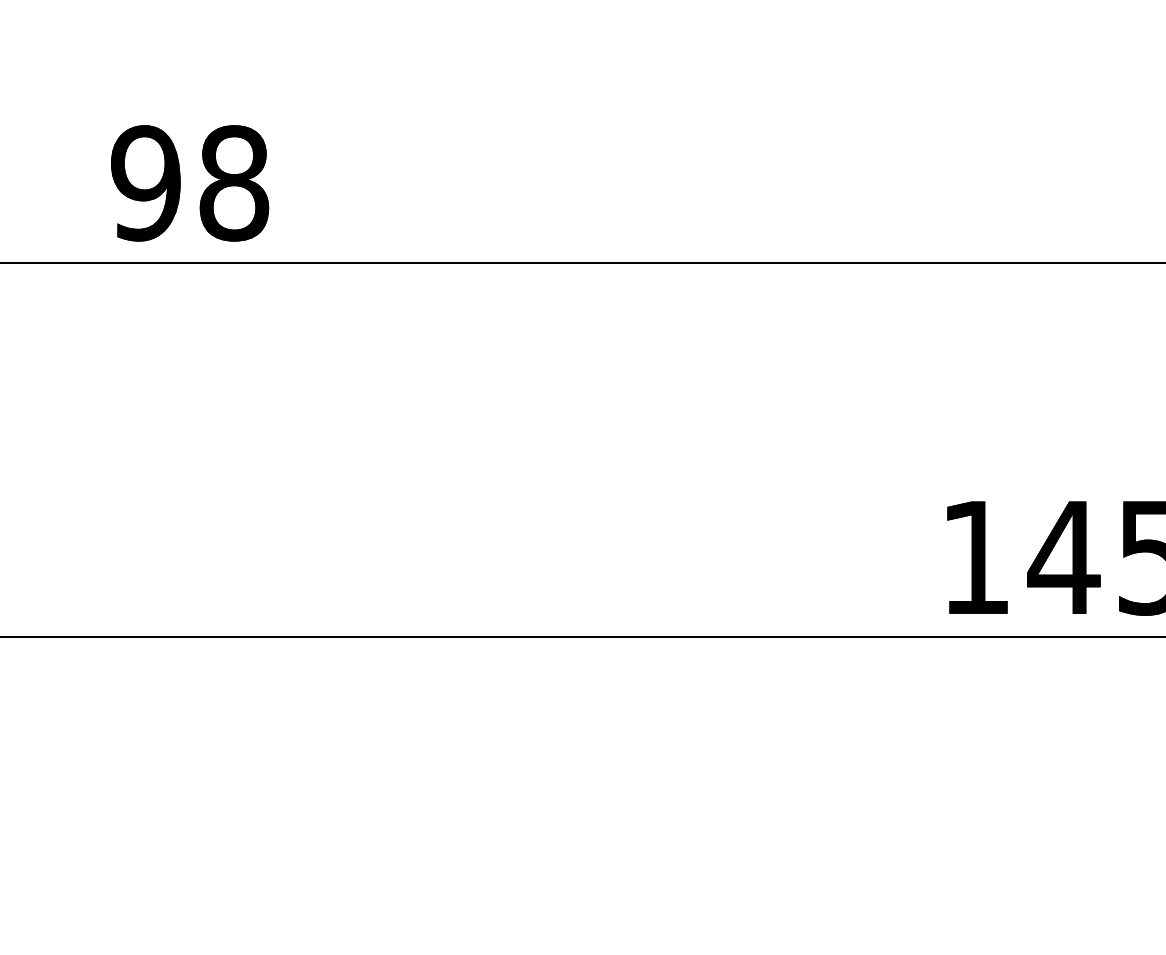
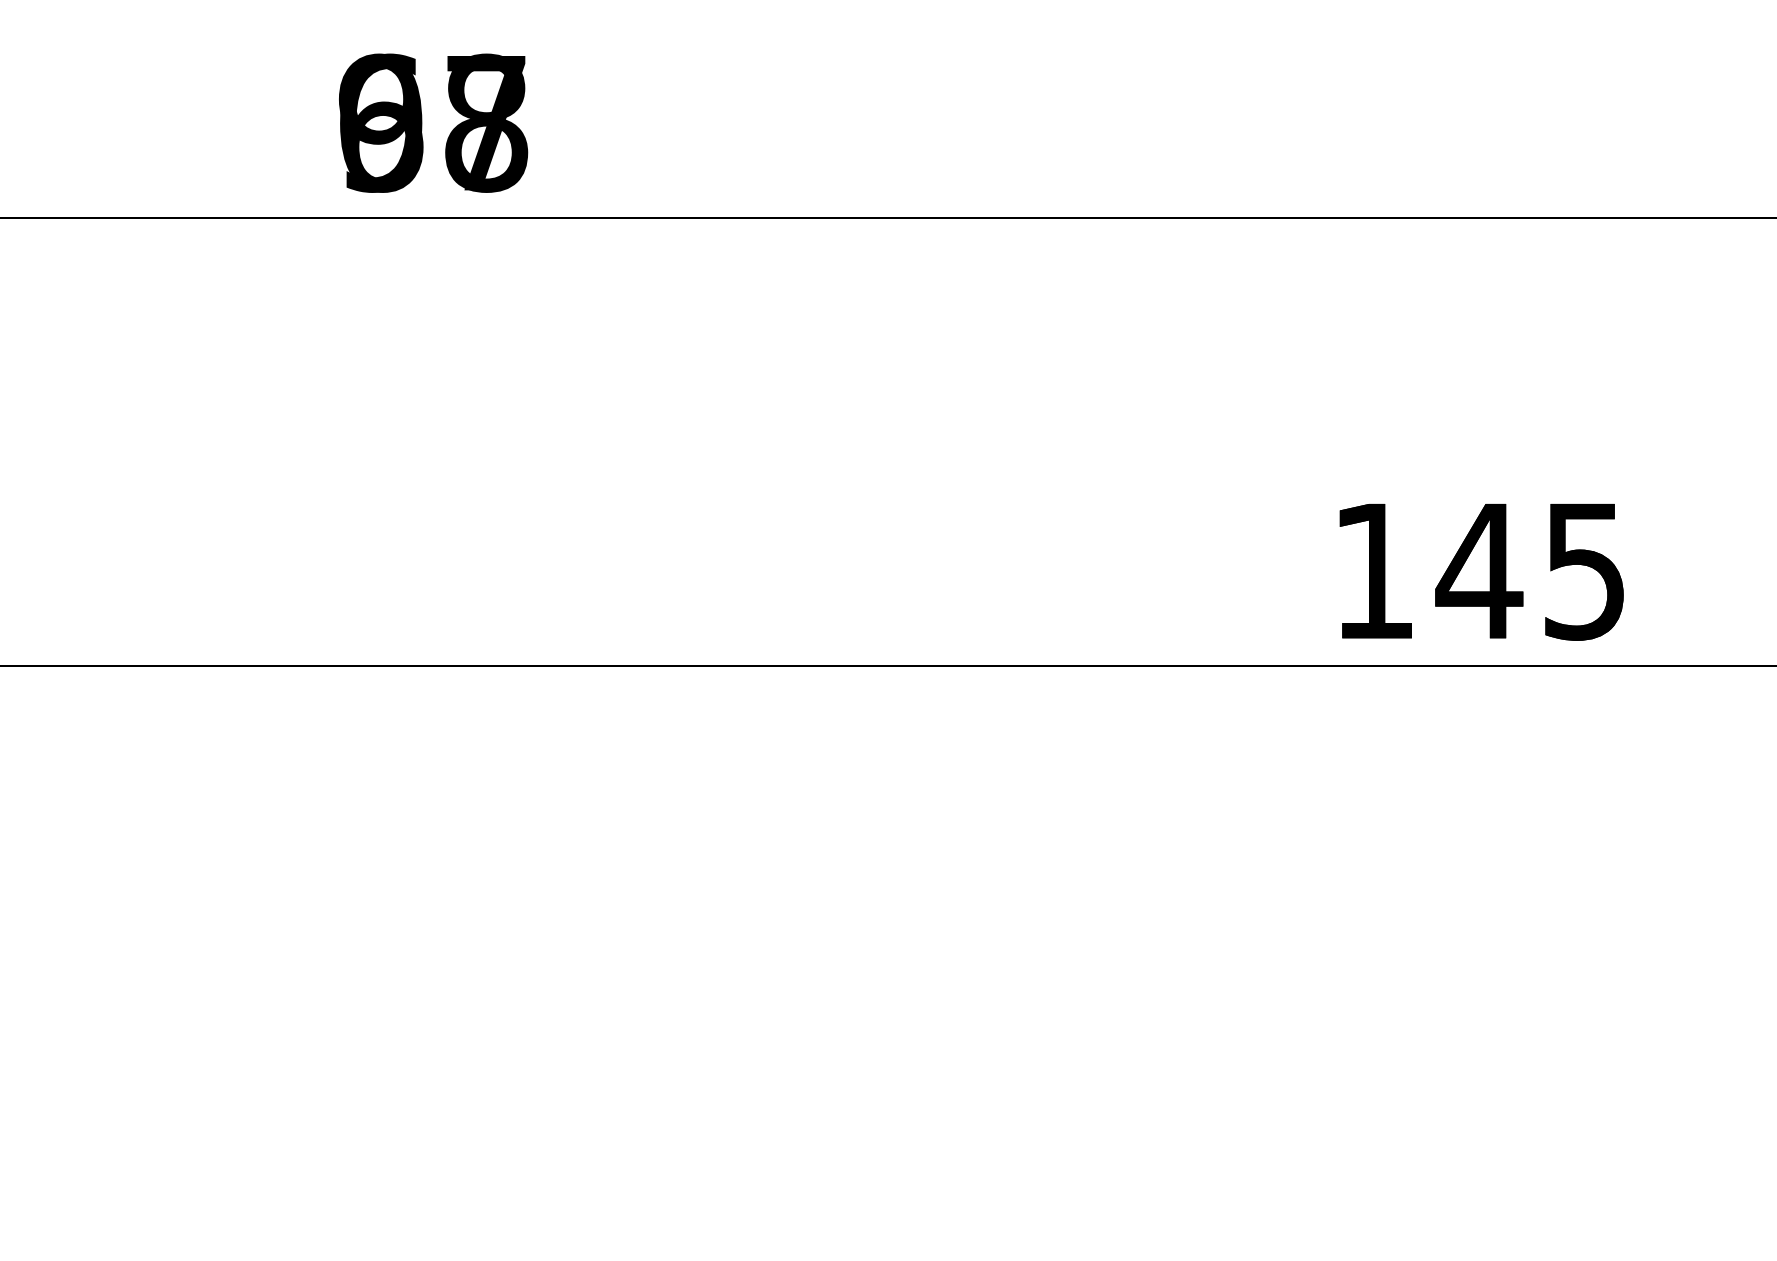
text: (190, 182) -> (433, 122), 98 -> 67

